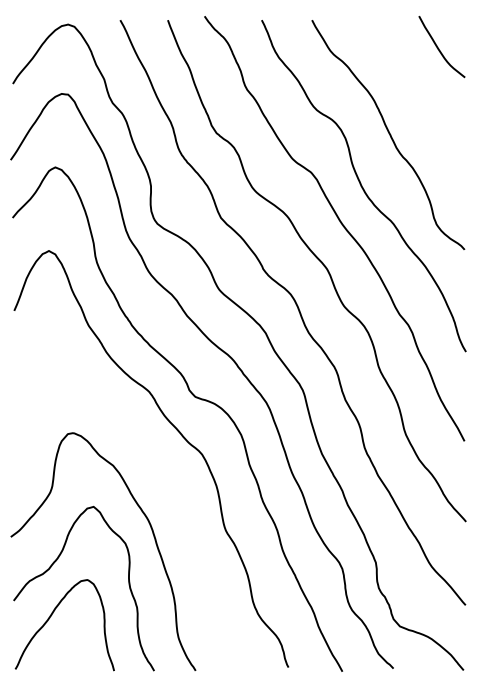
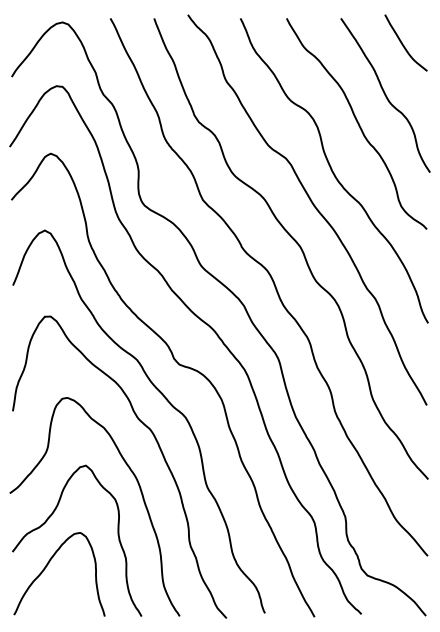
curve: (419, 104) -> (385, 95), added
curve: (172, 487) -> (158, 447), added

